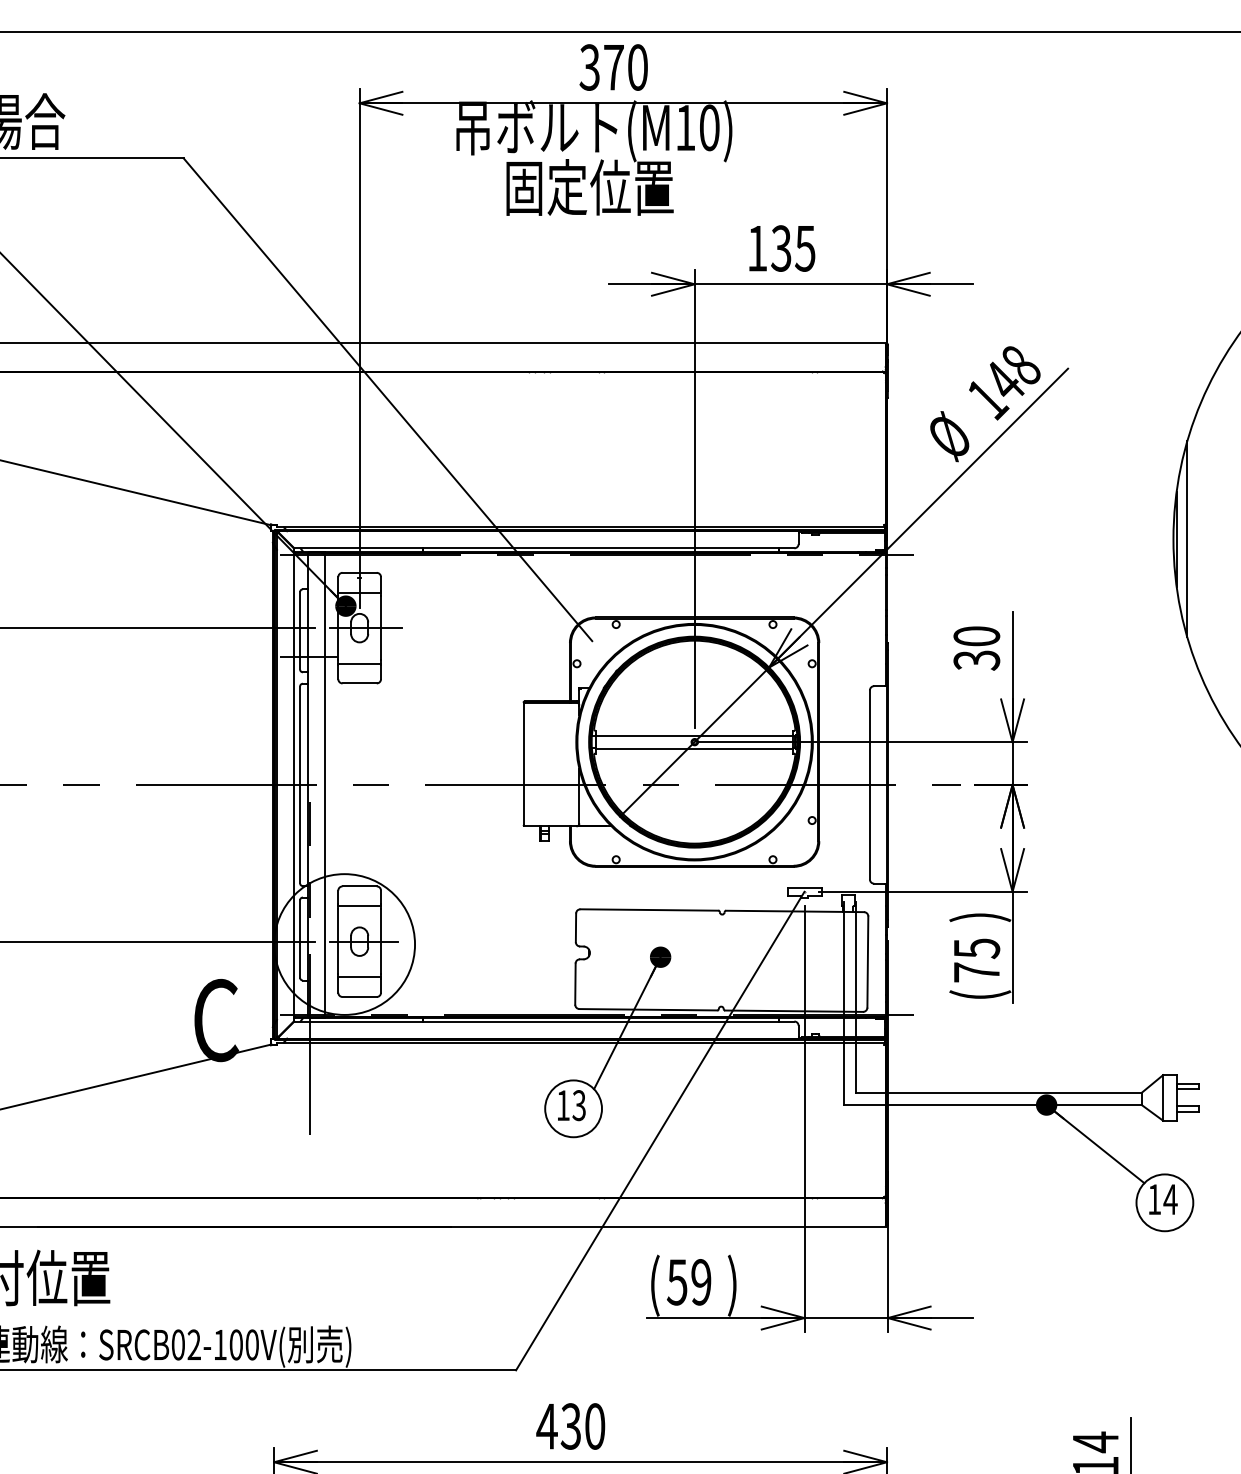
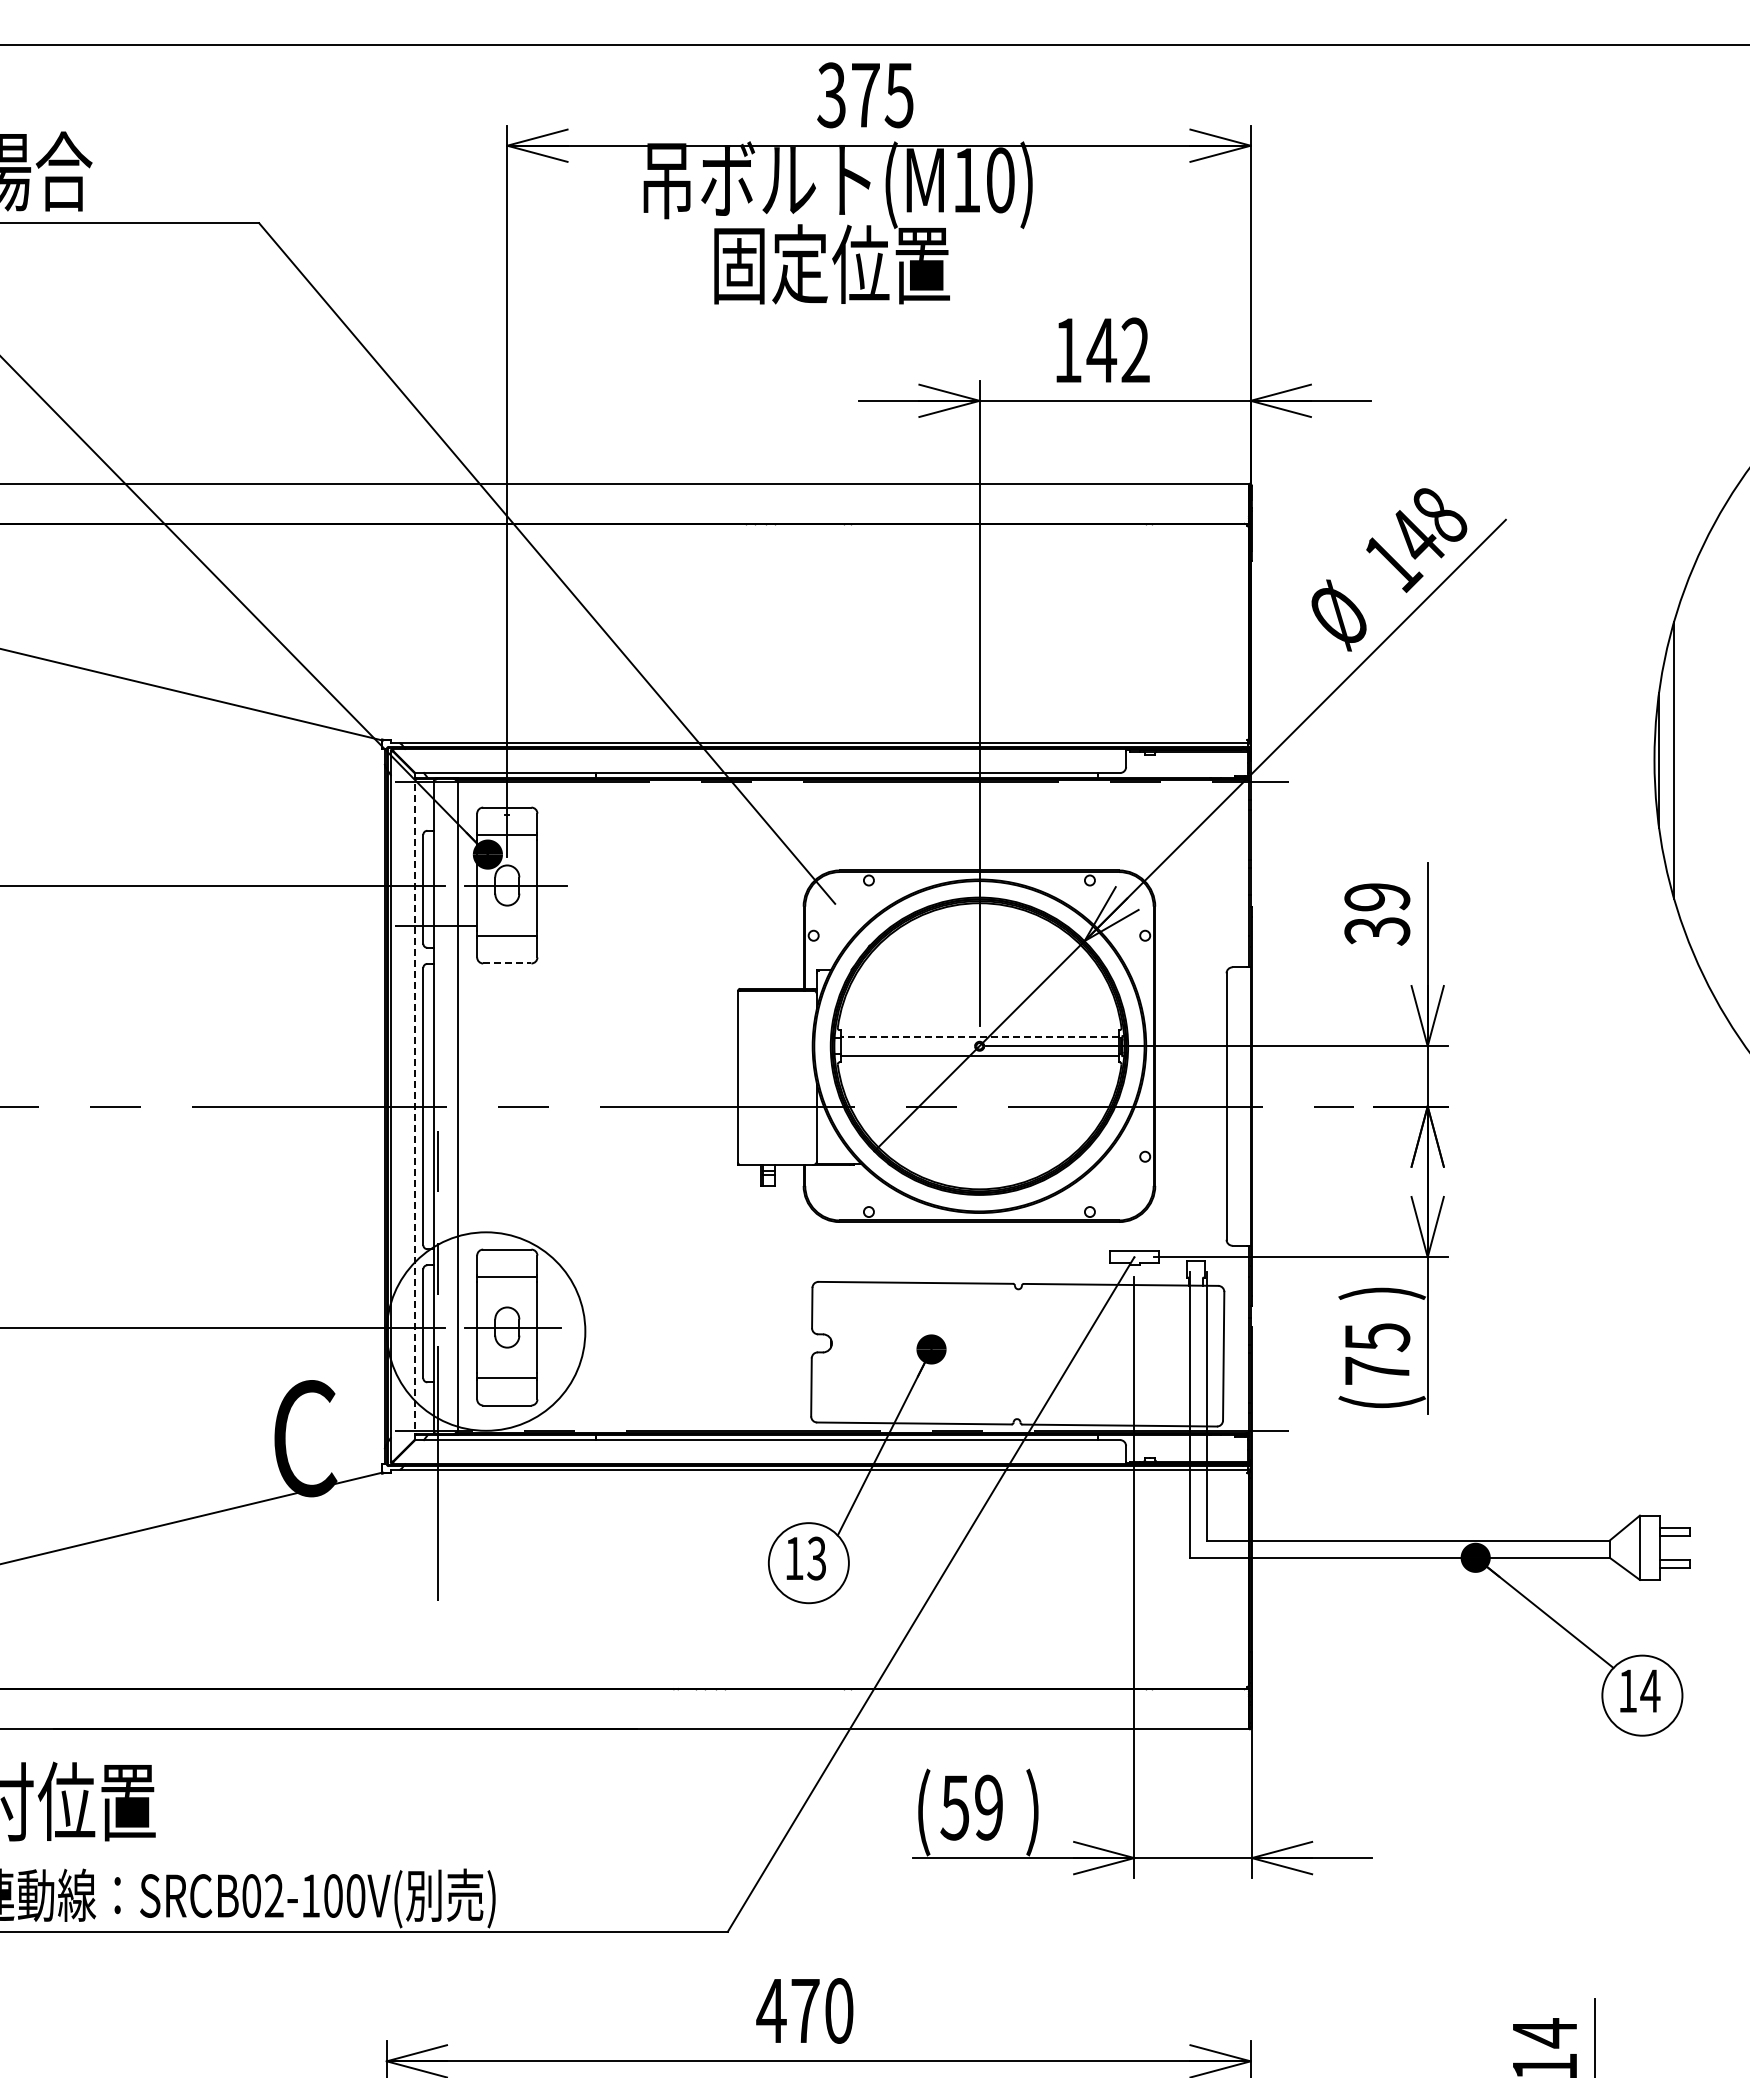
text: (637, 67) -> (898, 95), 370 -> 375
text: (792, 248) -> (1117, 350), 135 -> 142
text: (976, 636) -> (1377, 897), 30 -> 39
line: (359, 683) -> (507, 963), solid -> dashed
line: (694, 735) -> (979, 1037), solid -> dashed
line: (293, 785) -> (414, 1107), solid -> dashed
text: (570, 1426) -> (804, 2010), 430 -> 470

